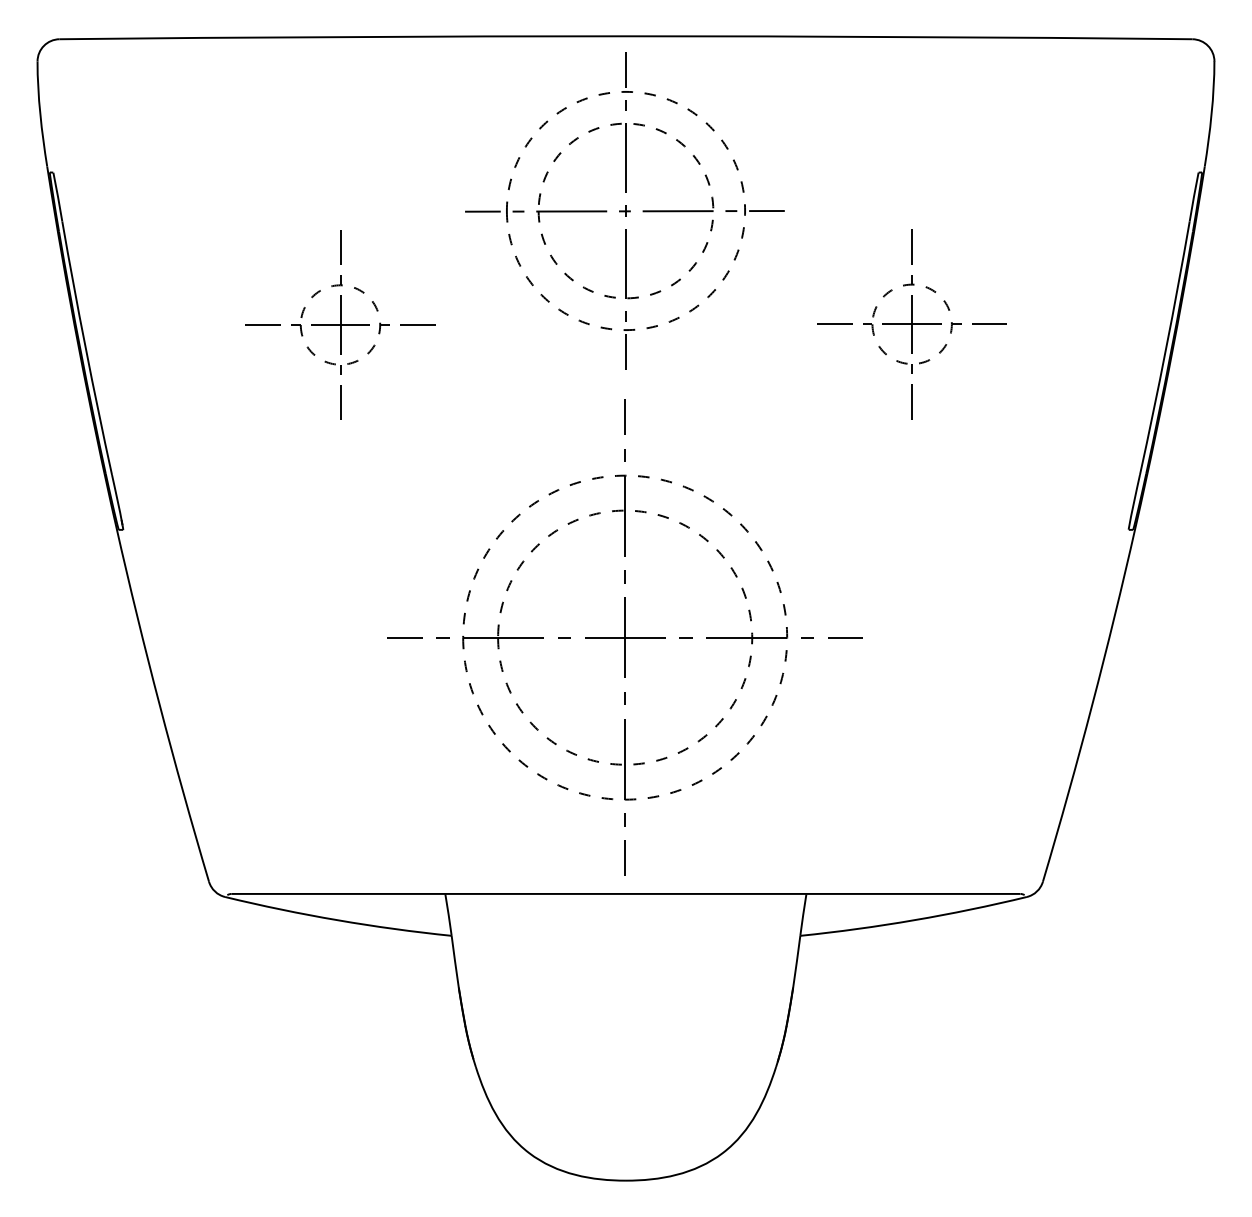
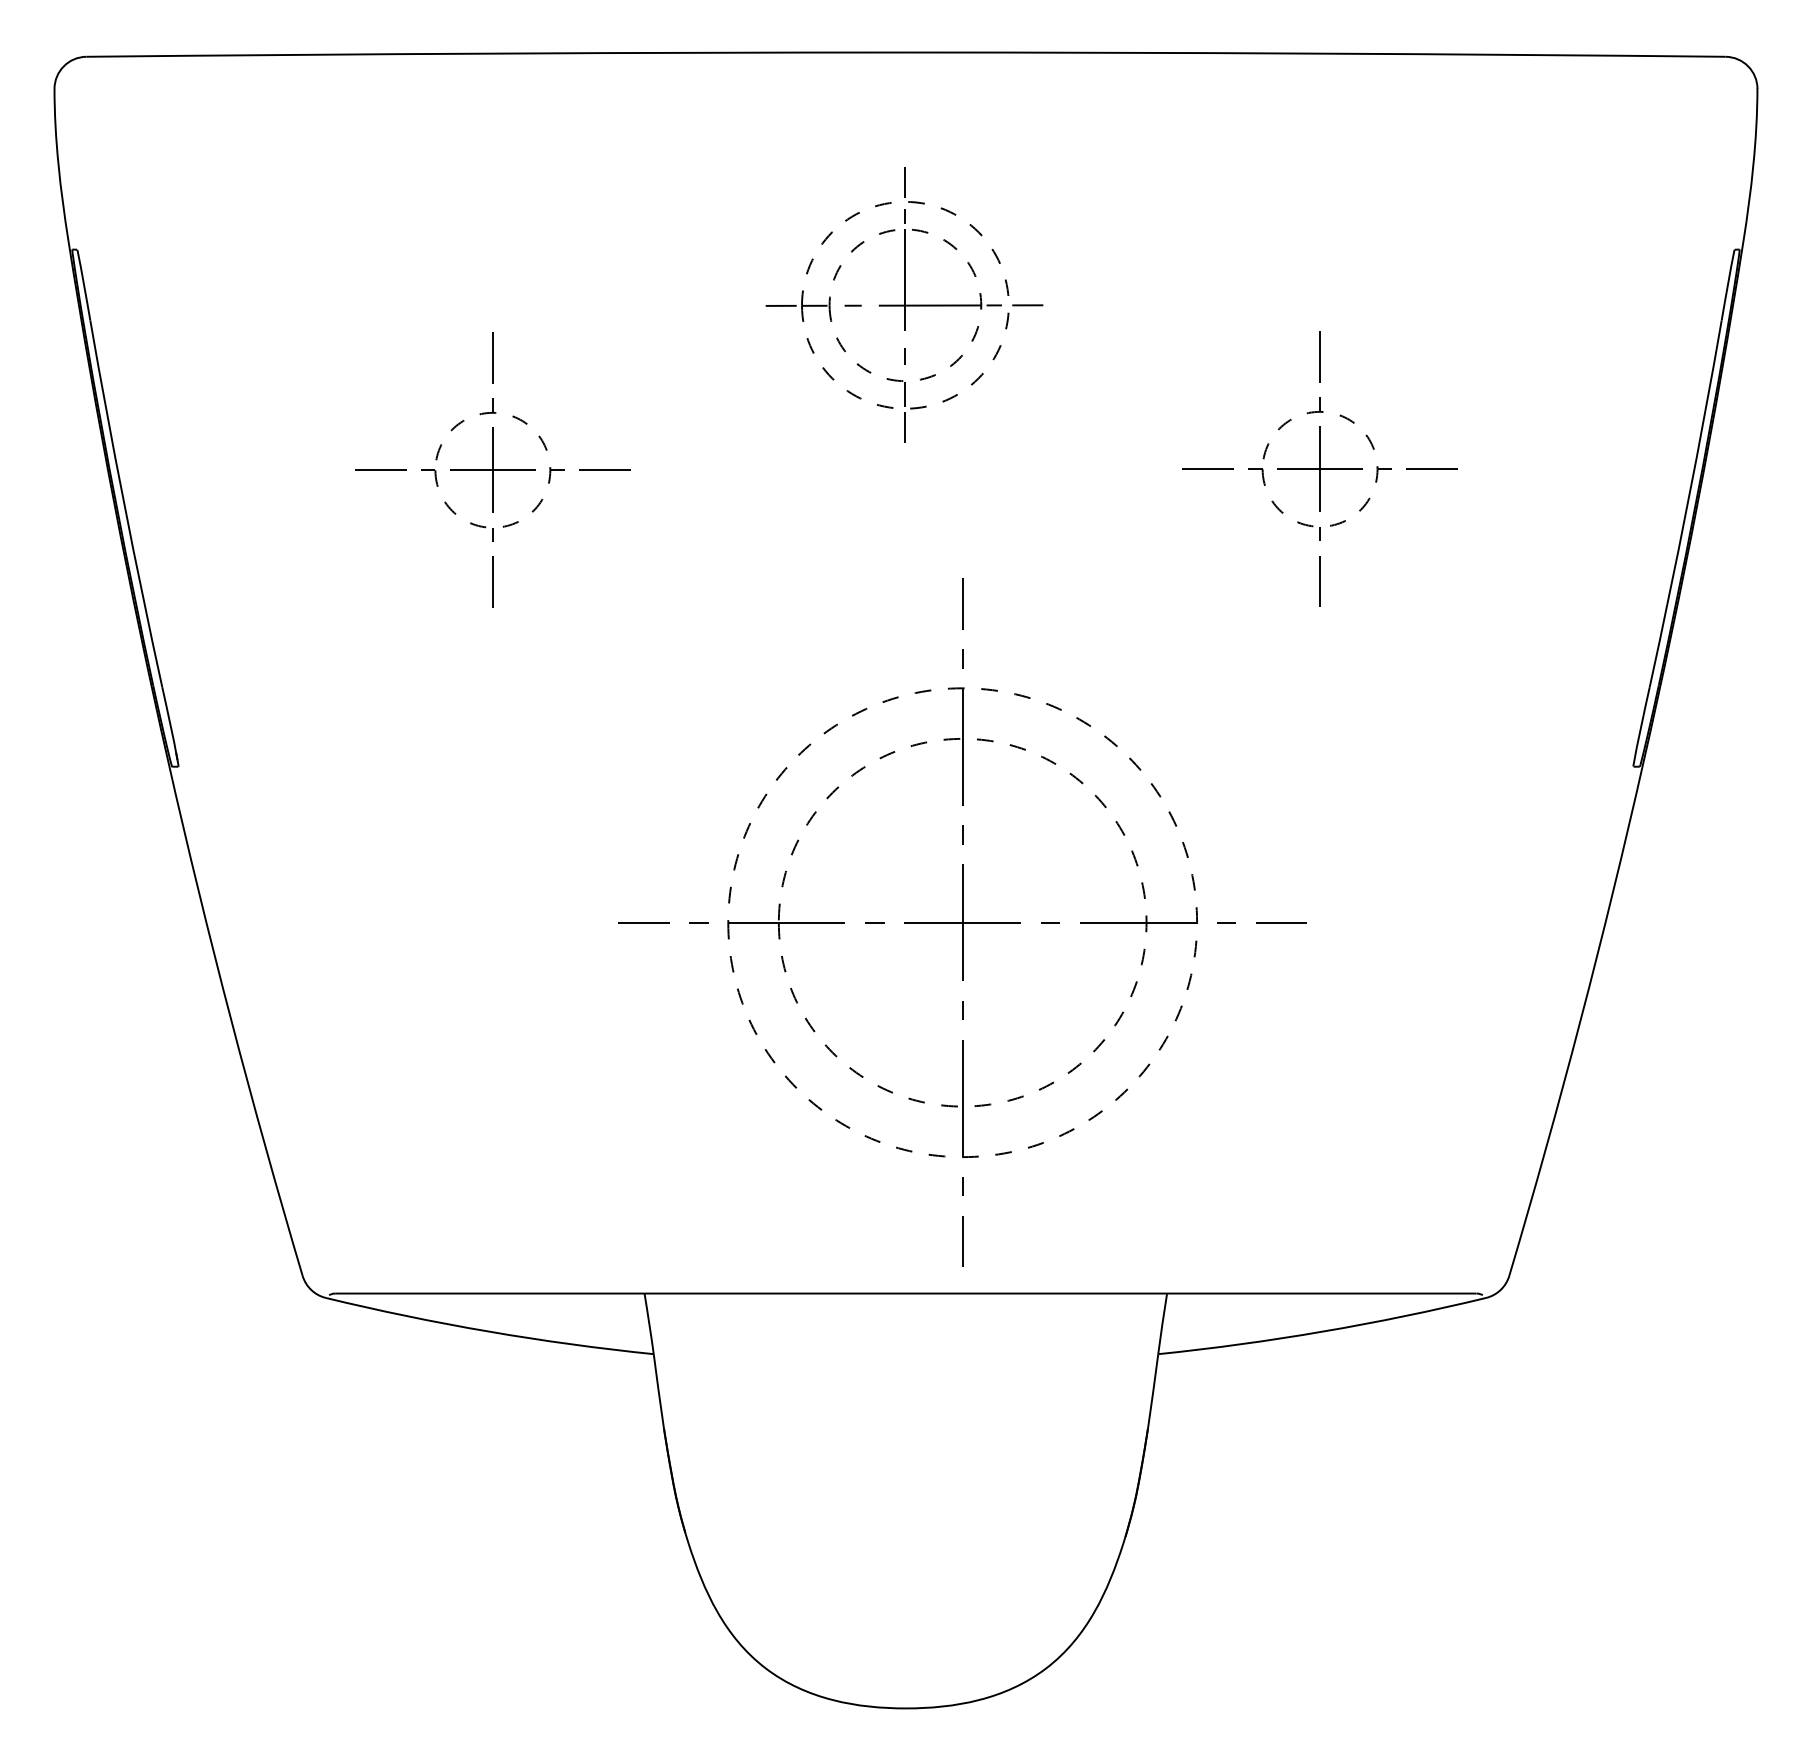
part: (624, 210) -> (903, 304), size x0.6
part: (624, 637) -> (961, 922), moved

